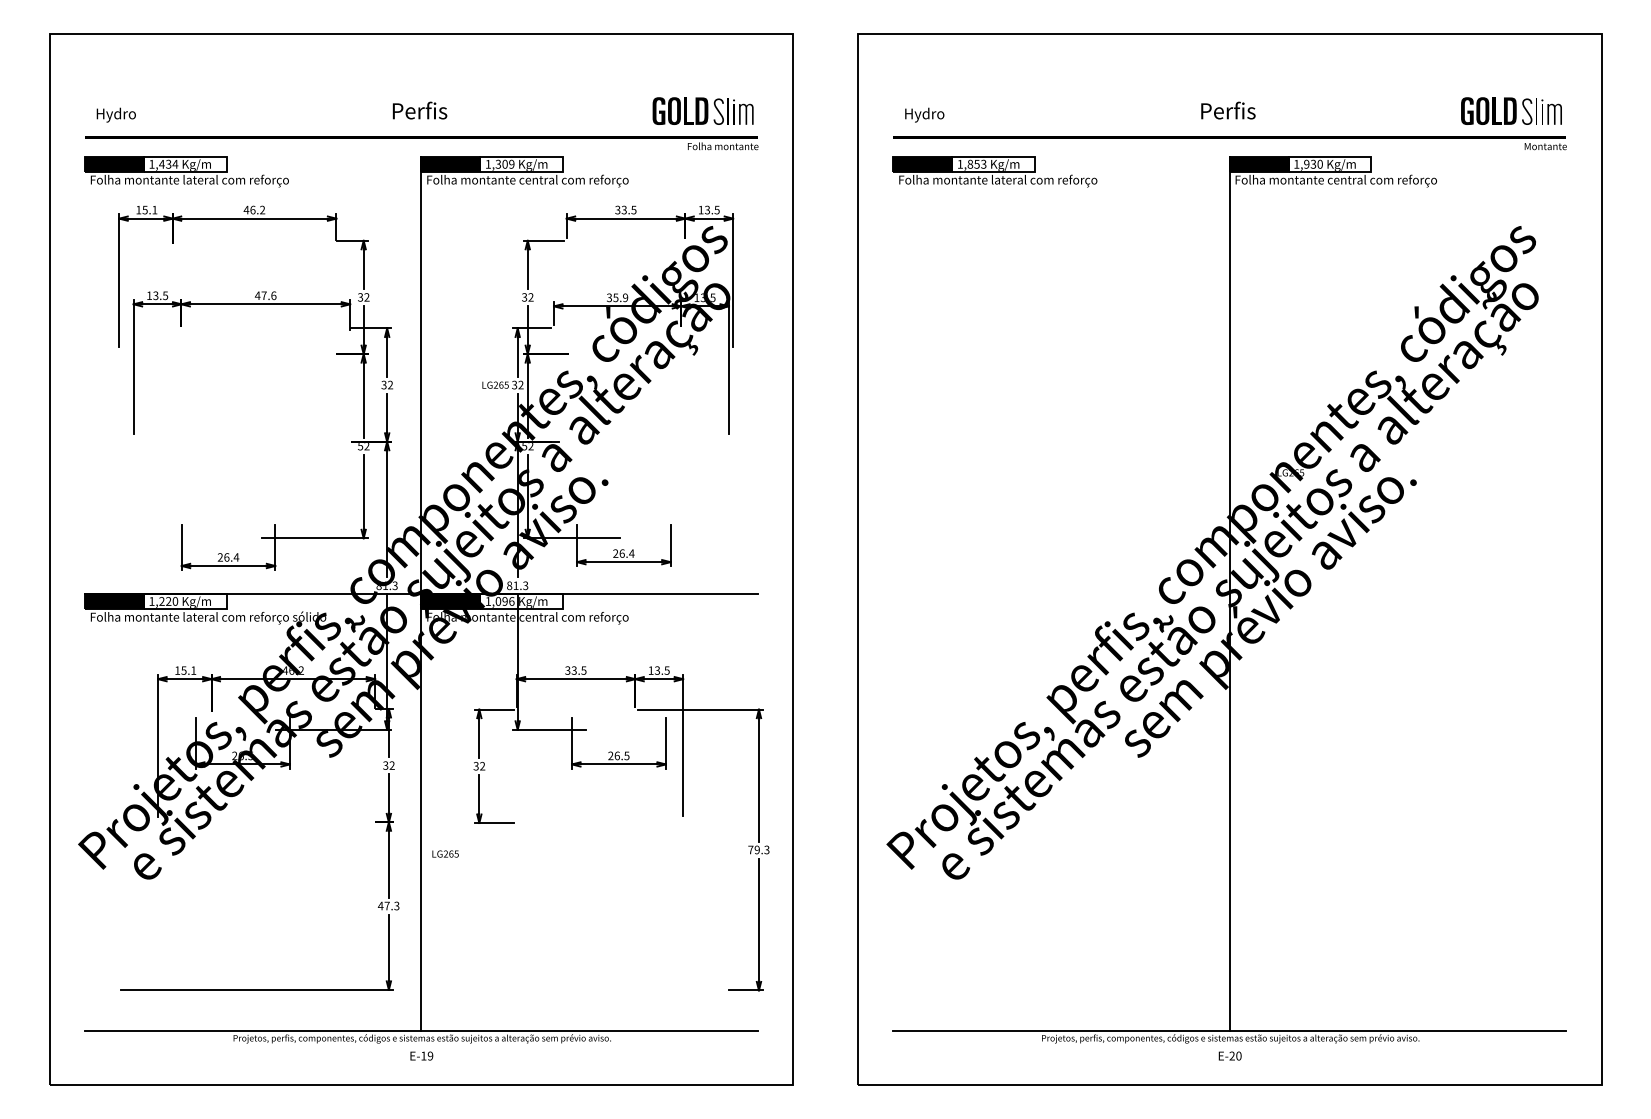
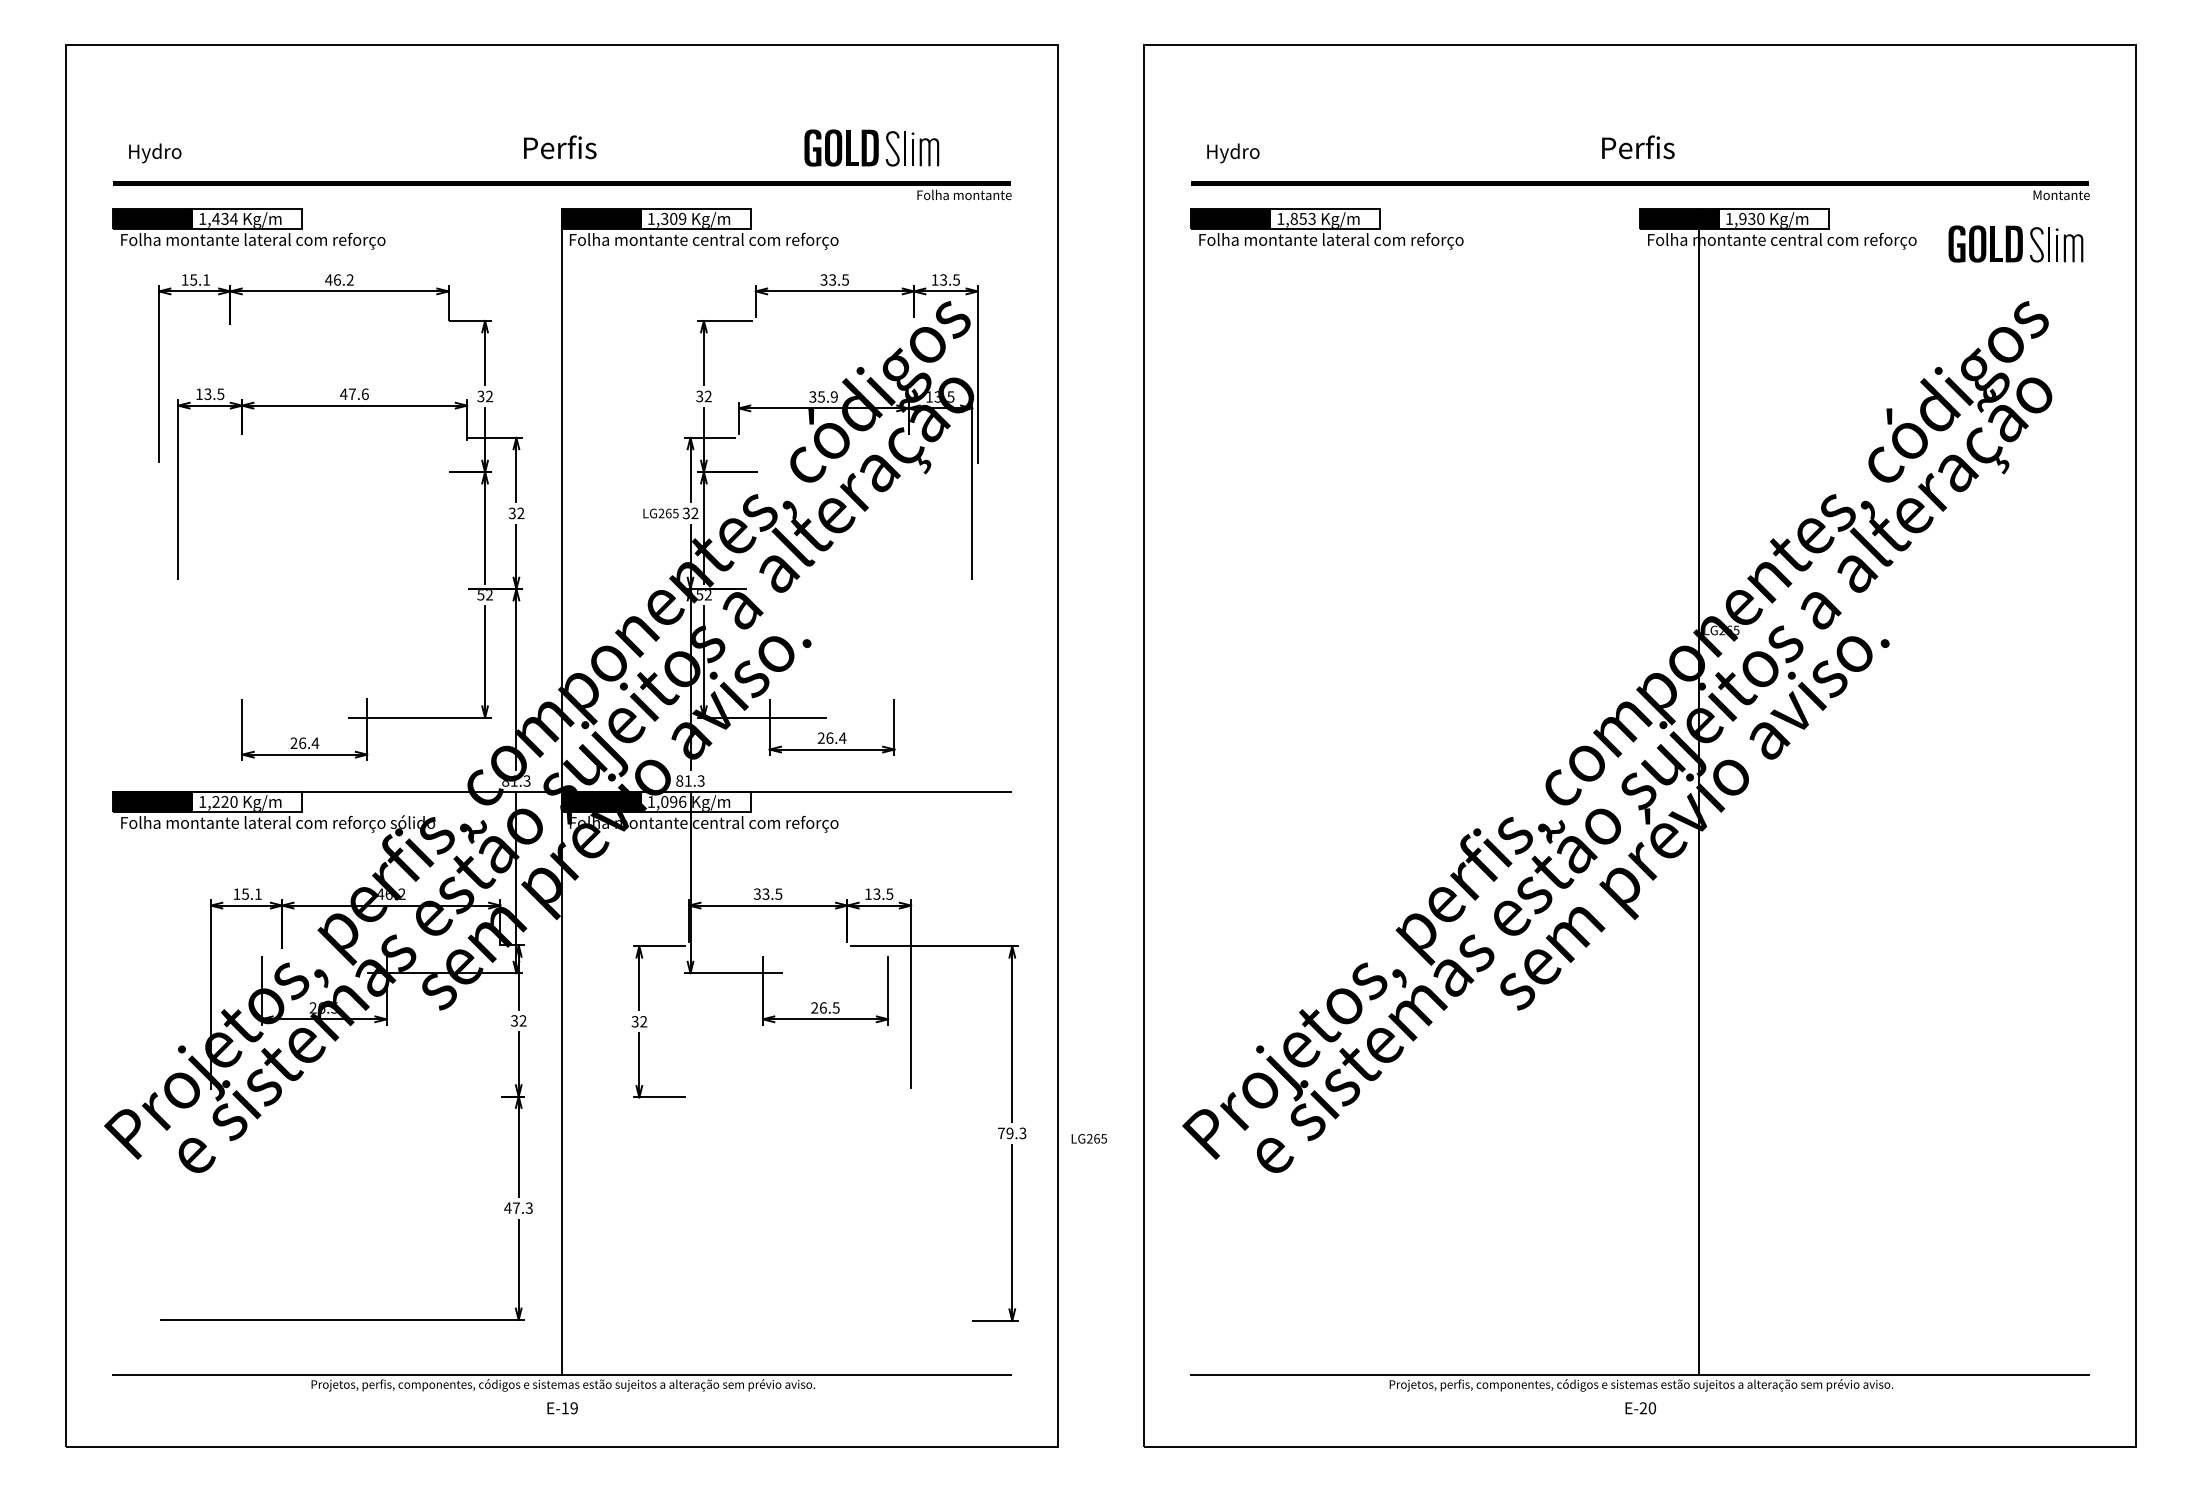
part: (702, 110) -> (871, 147), moved
part: (1511, 110) -> (2015, 243), moved
line: (1230, 594) -> (1699, 792), moved
text: (444, 853) -> (1088, 1138), moved

